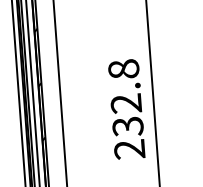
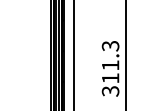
text: (126, 108) -> (110, 68), 232.8 -> 311.3

